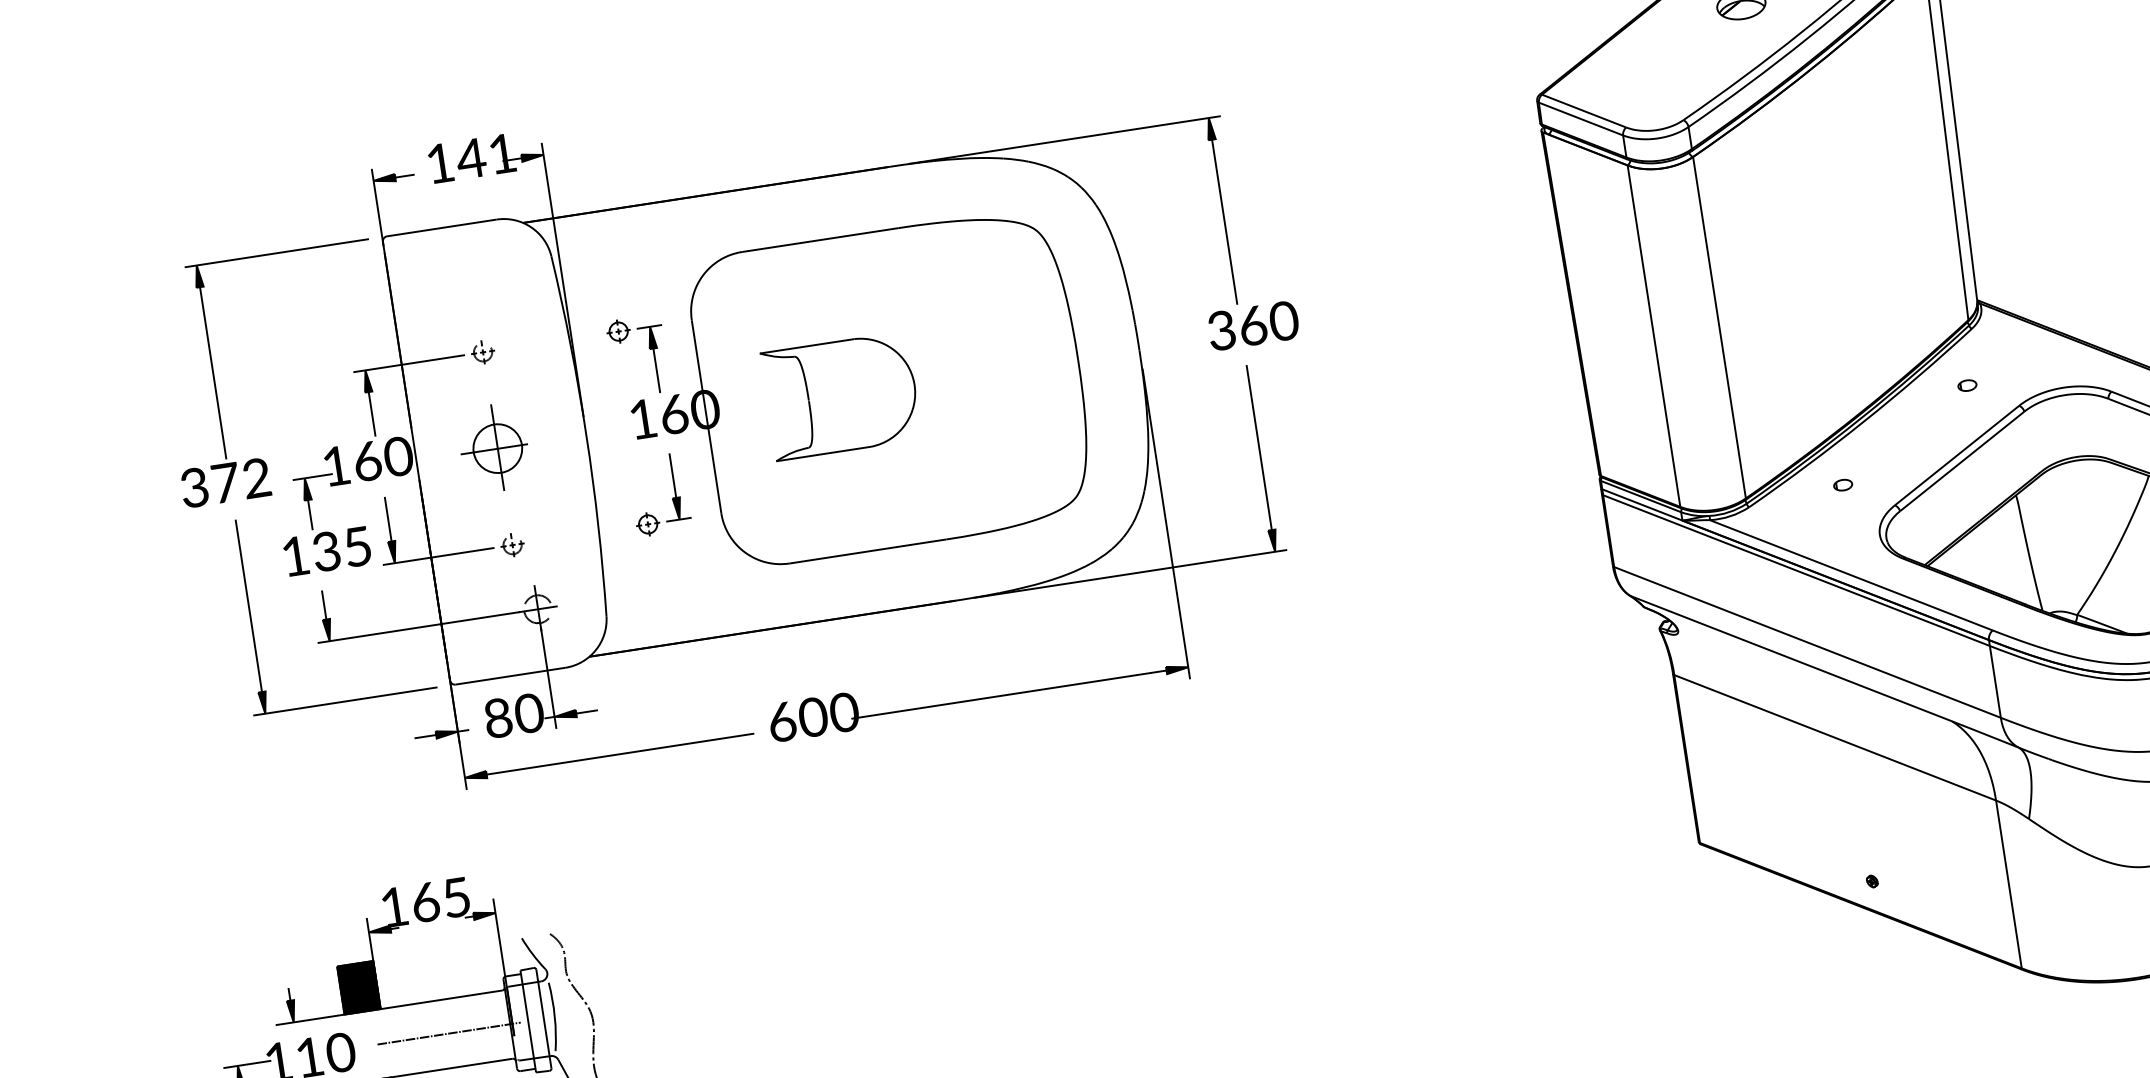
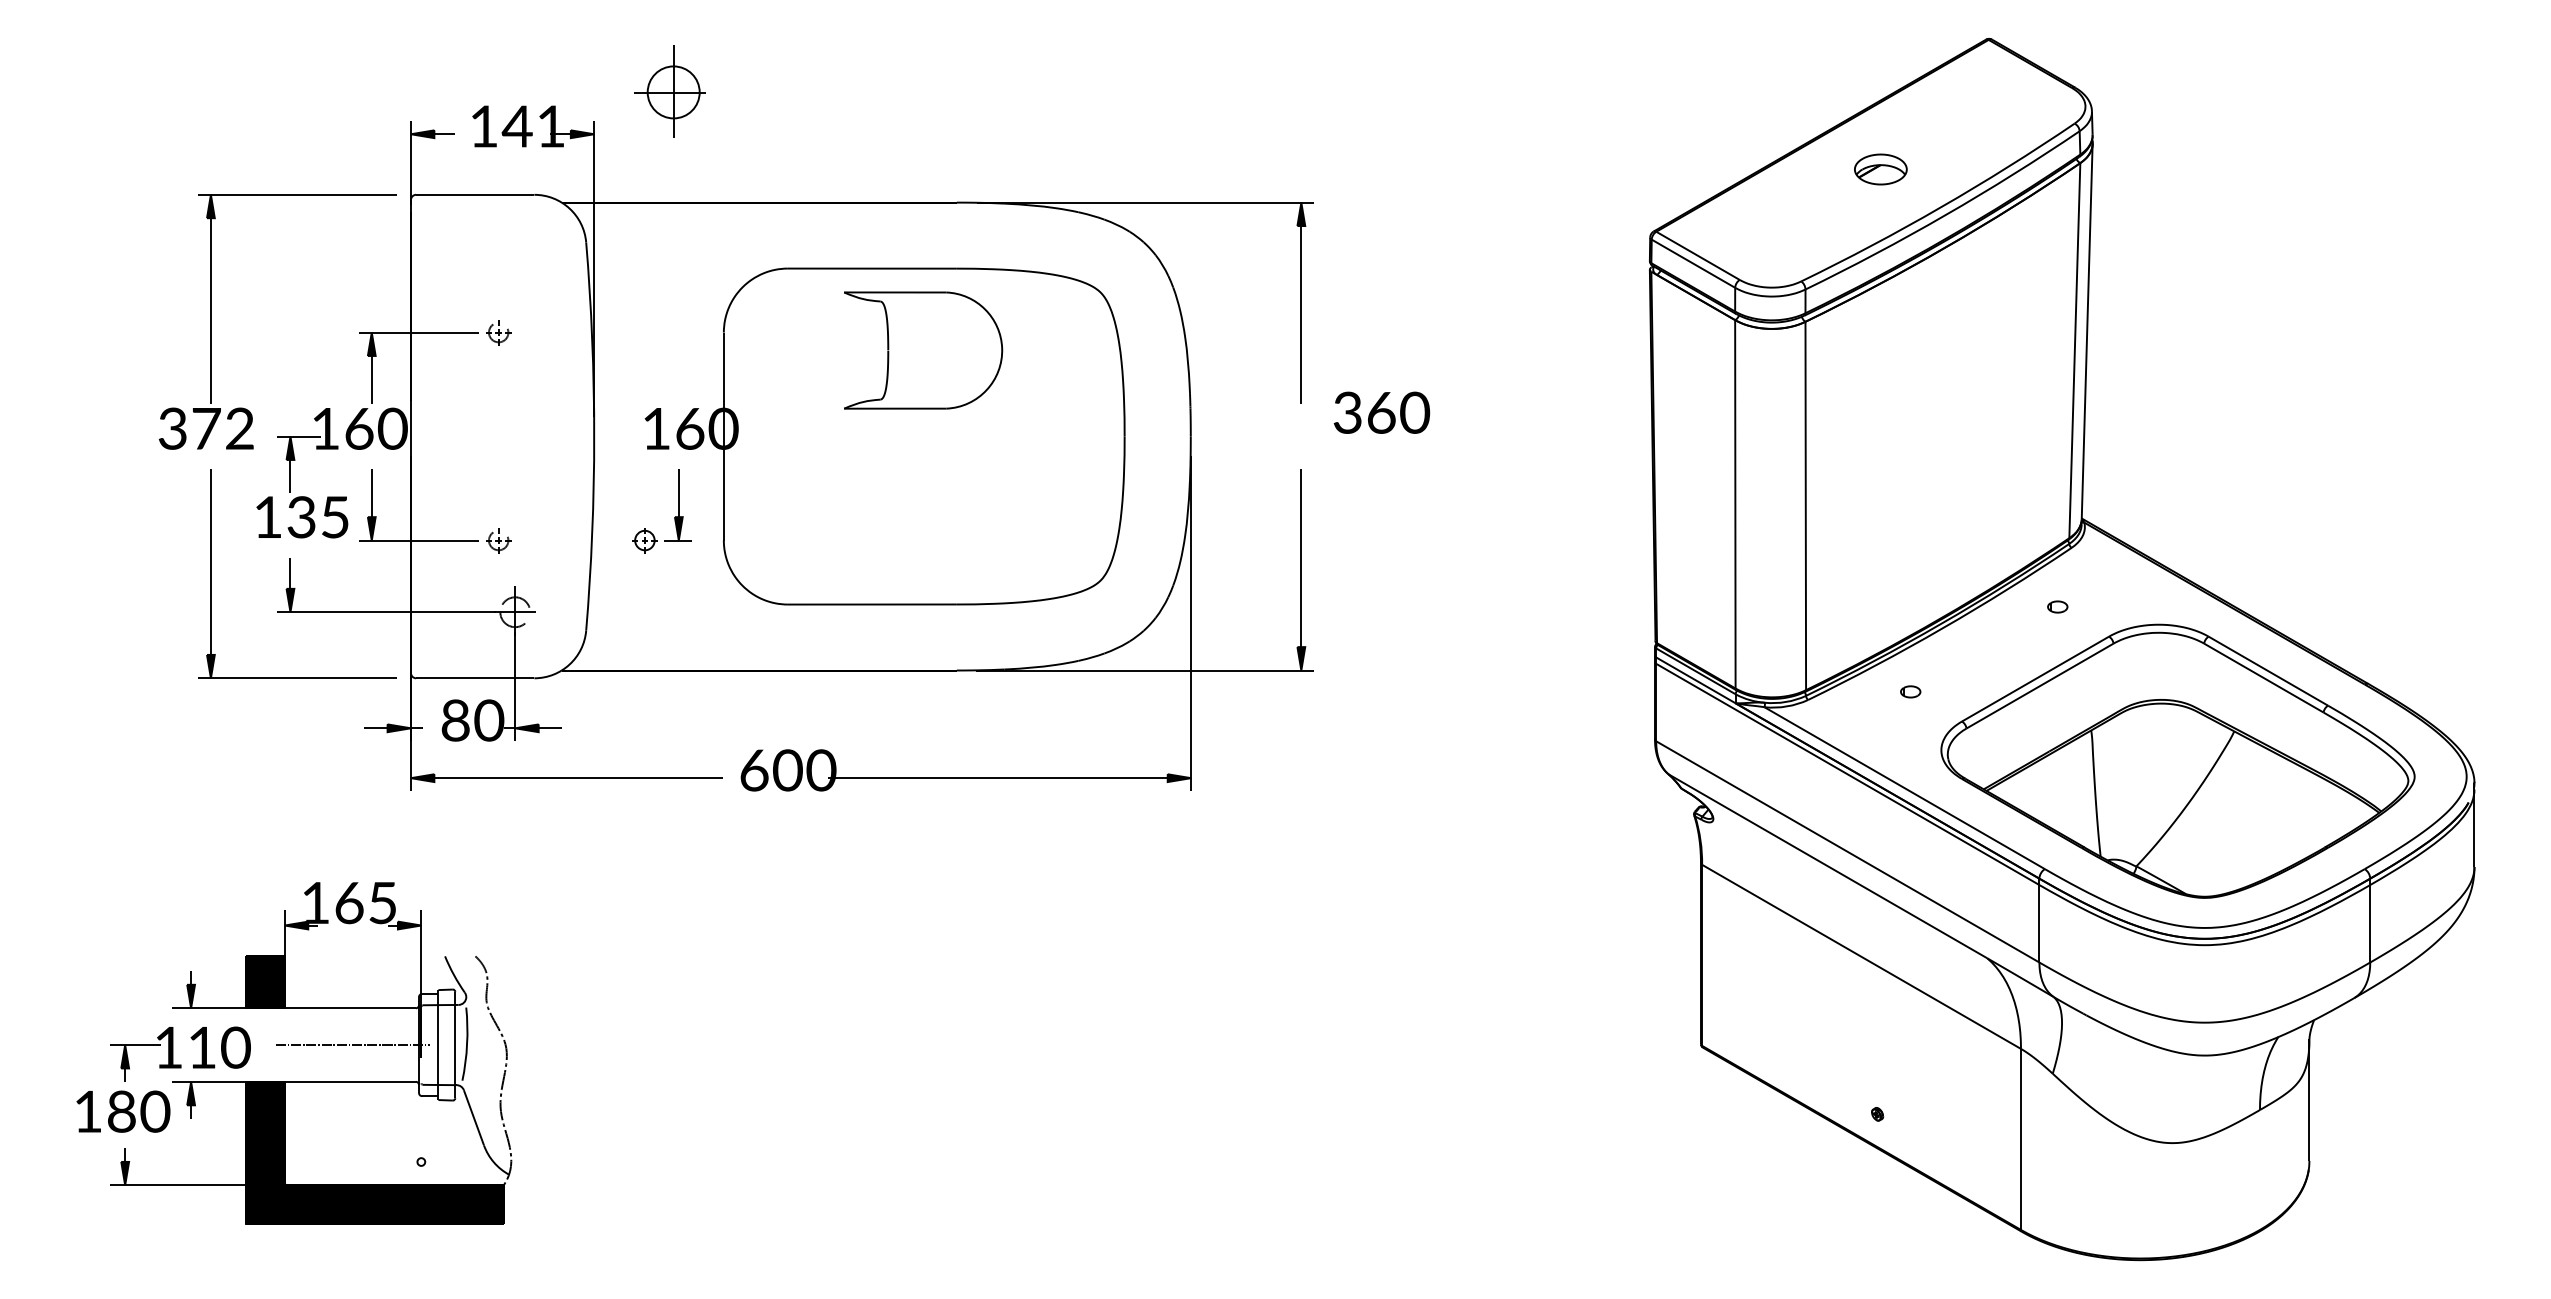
text: (1253, 325) -> (1381, 412), moved
part: (649, 348) -> (674, 355), removed
part: (841, 396) -> (923, 350), moved
part: (493, 448) -> (669, 91), moved

